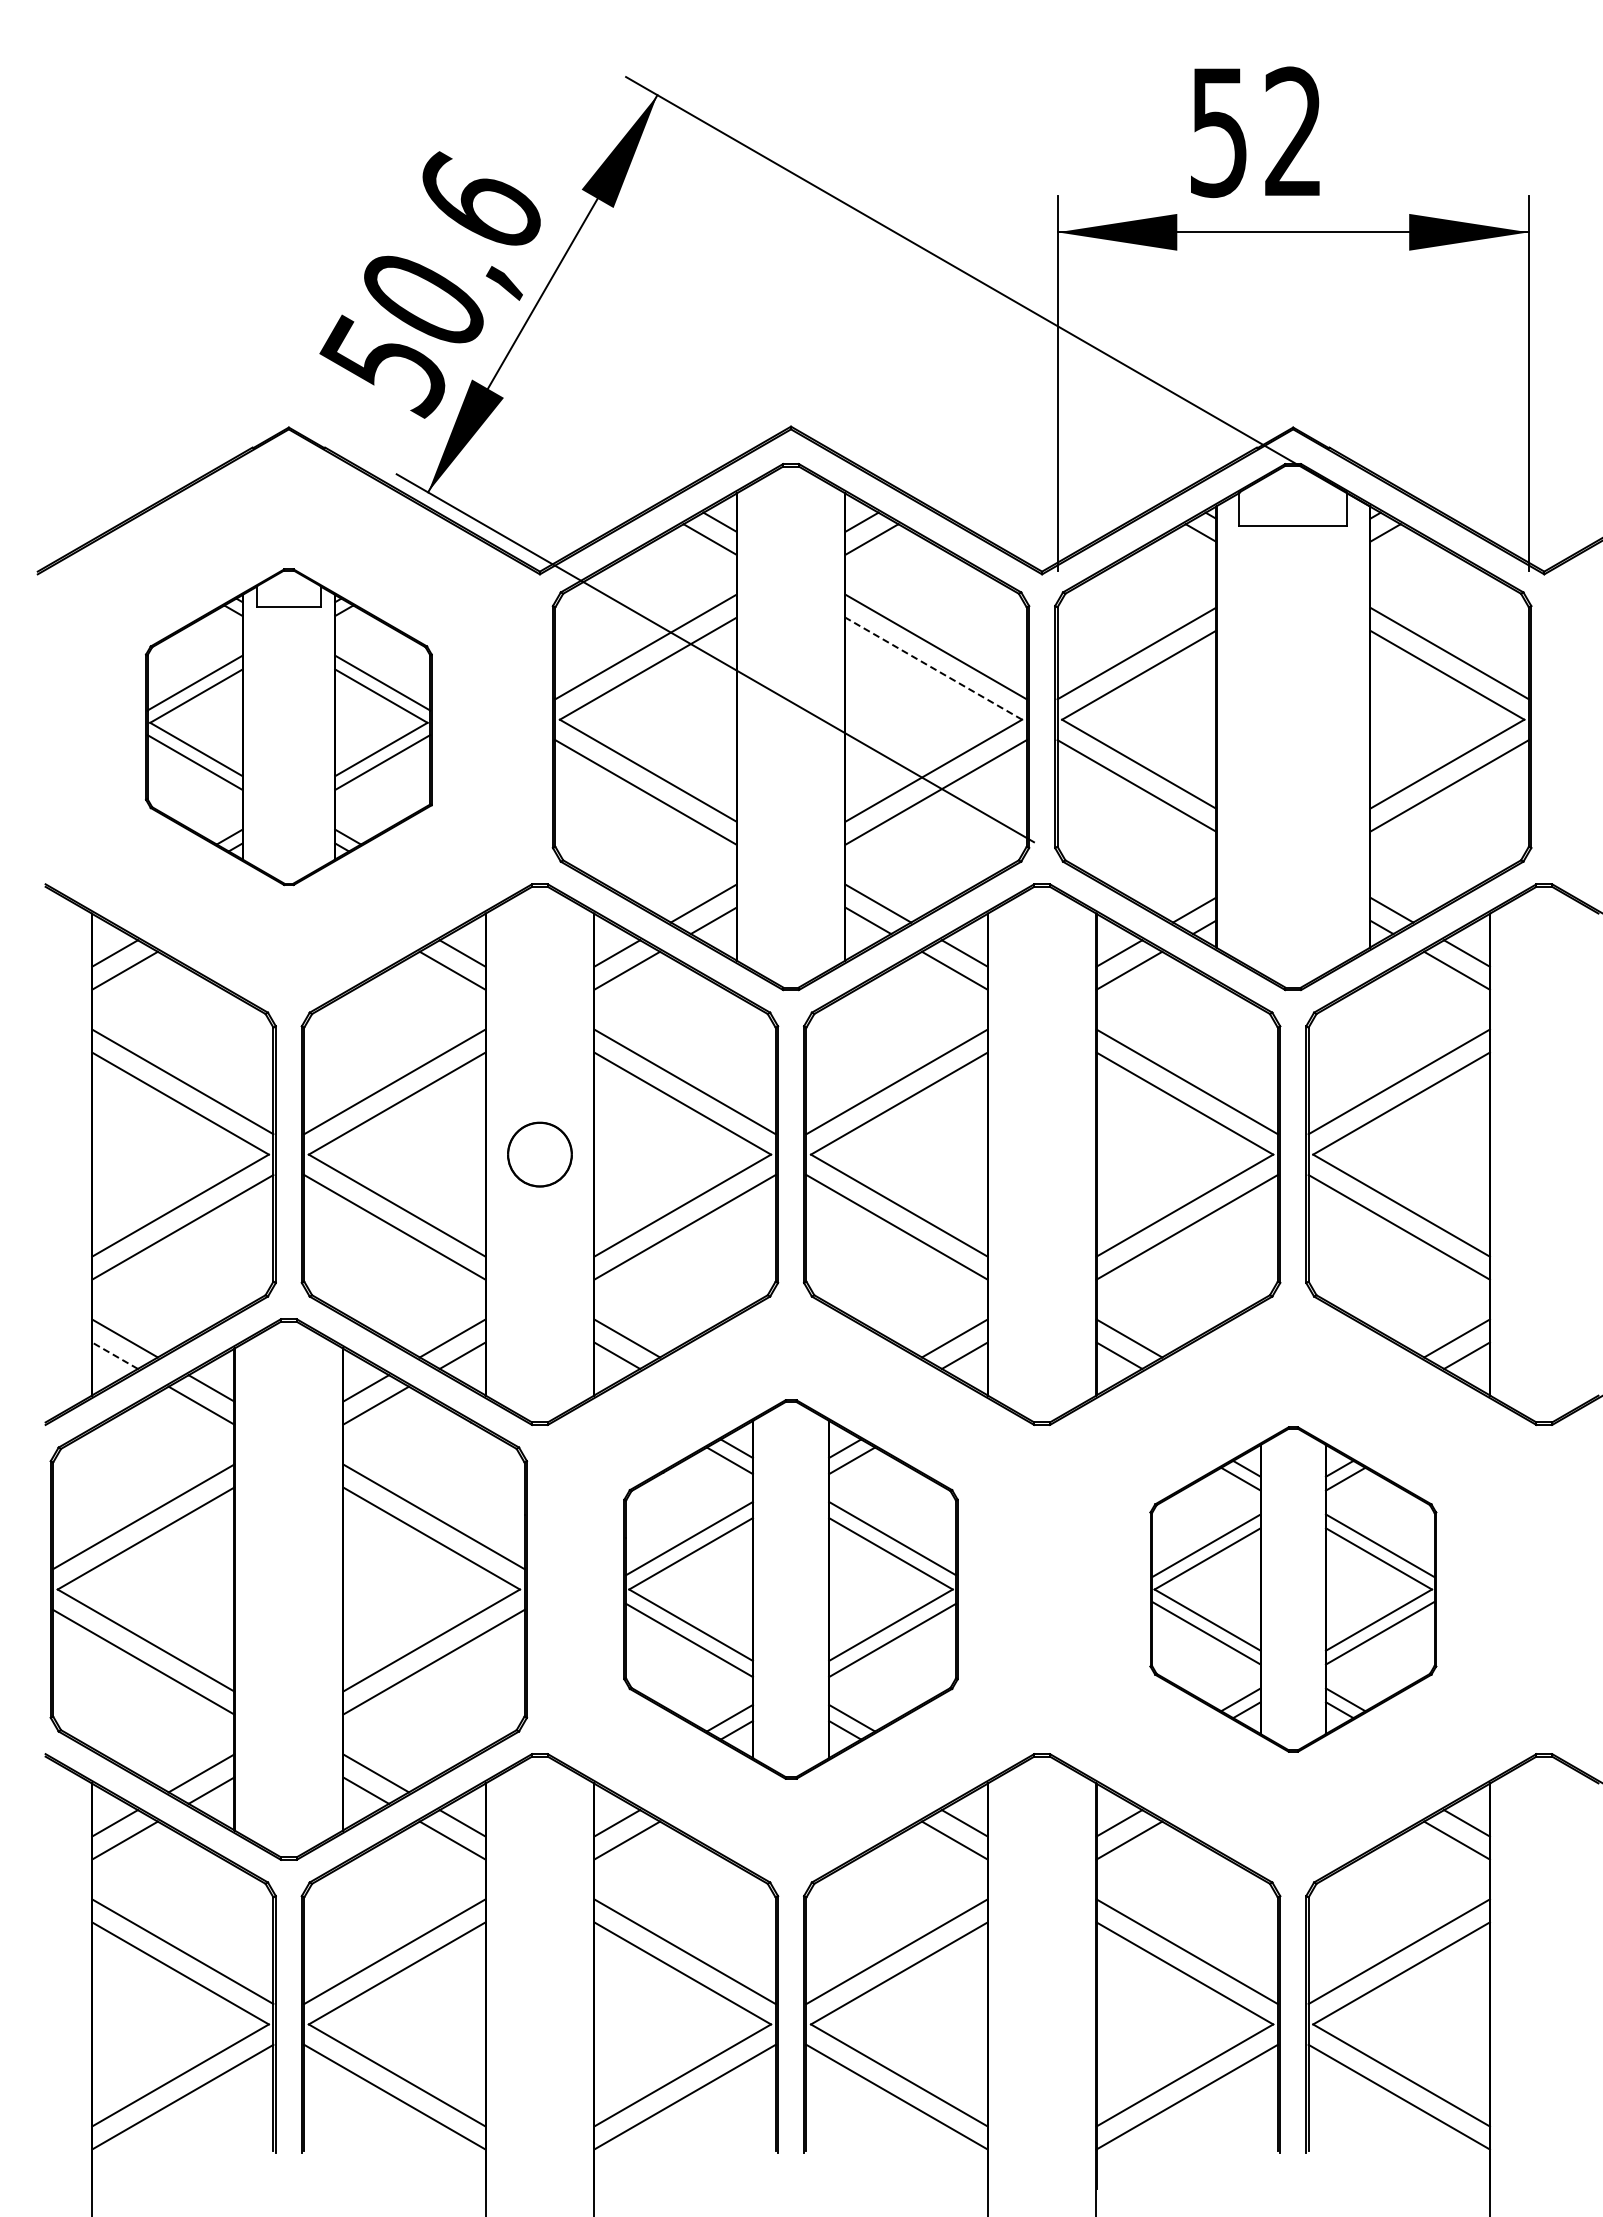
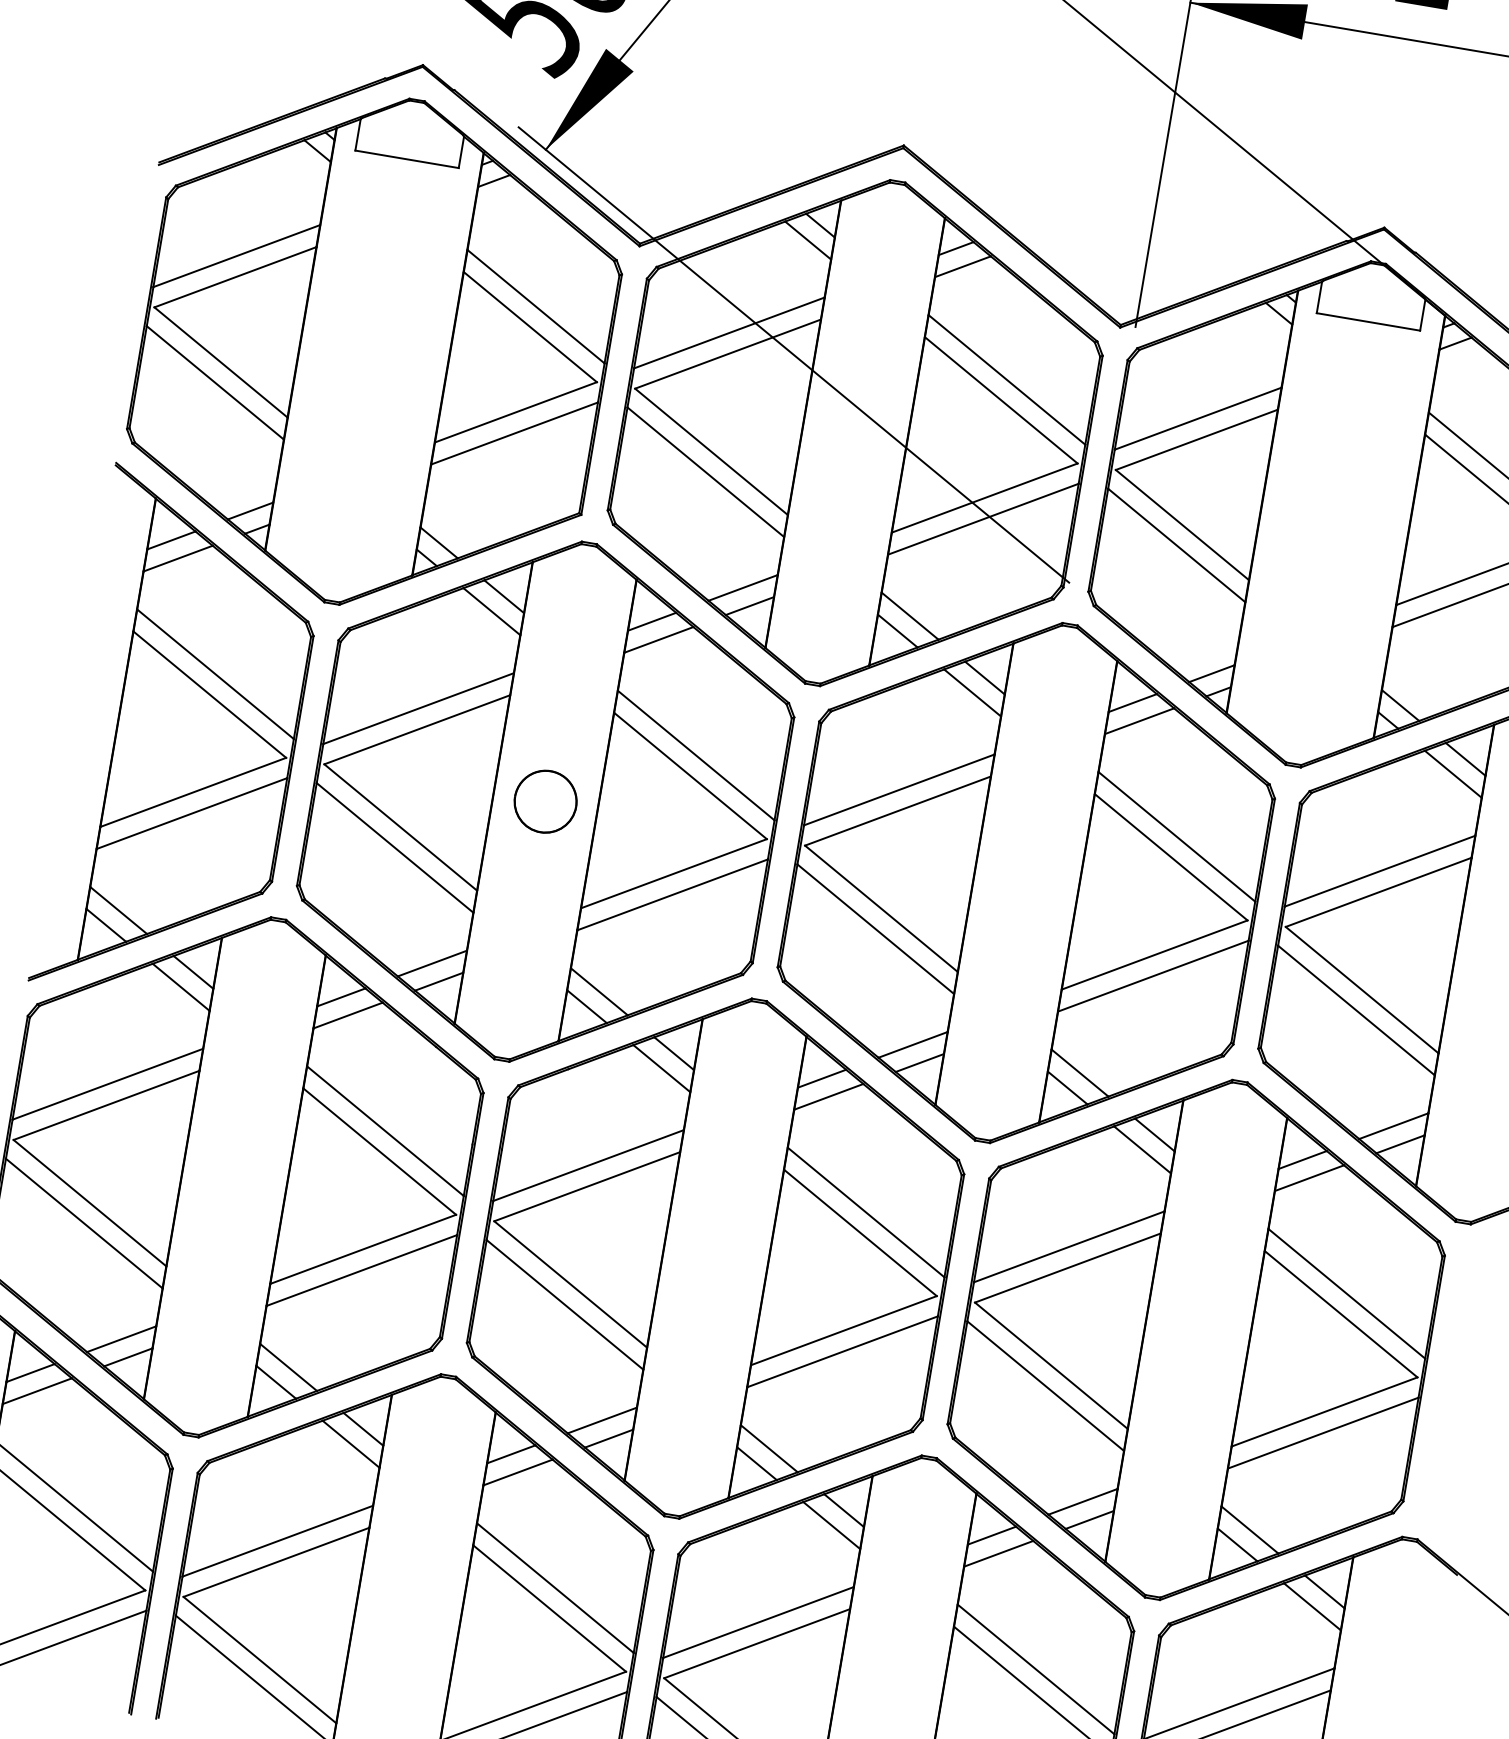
line: (933, 668) -> (1001, 400), dashed -> solid
part: (288, 727) -> (374, 352), size x1.67
line: (114, 1355) -> (105, 925), dashed -> solid
part: (790, 1589) -> (715, 1258), size x1.43
part: (1293, 1589) -> (1196, 1339), size x1.67

